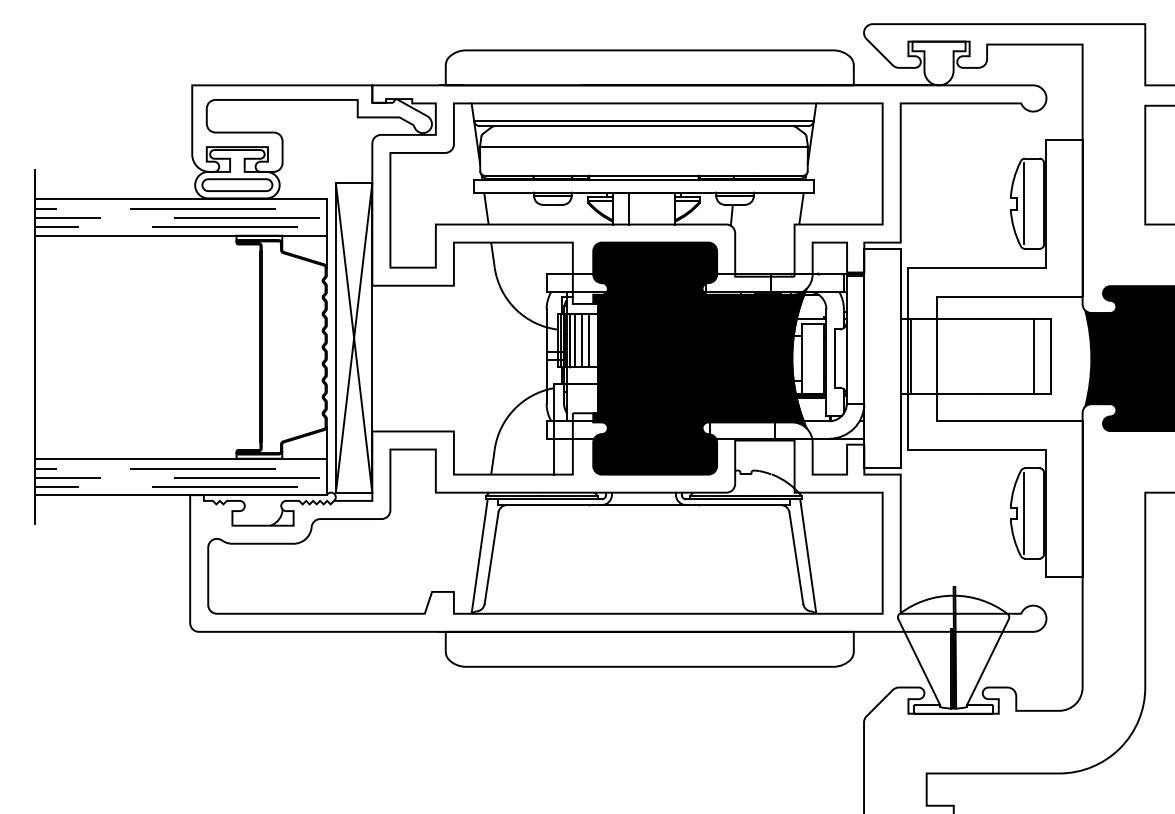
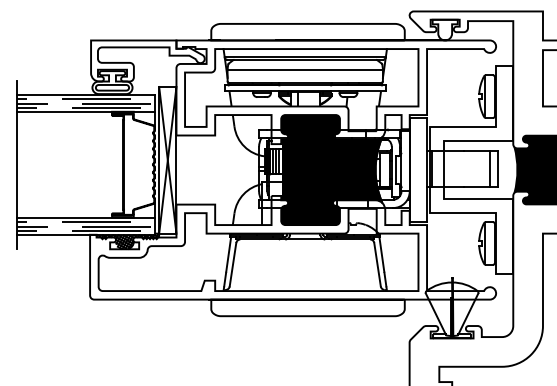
hatch: (269, 509) -> (127, 241), added

